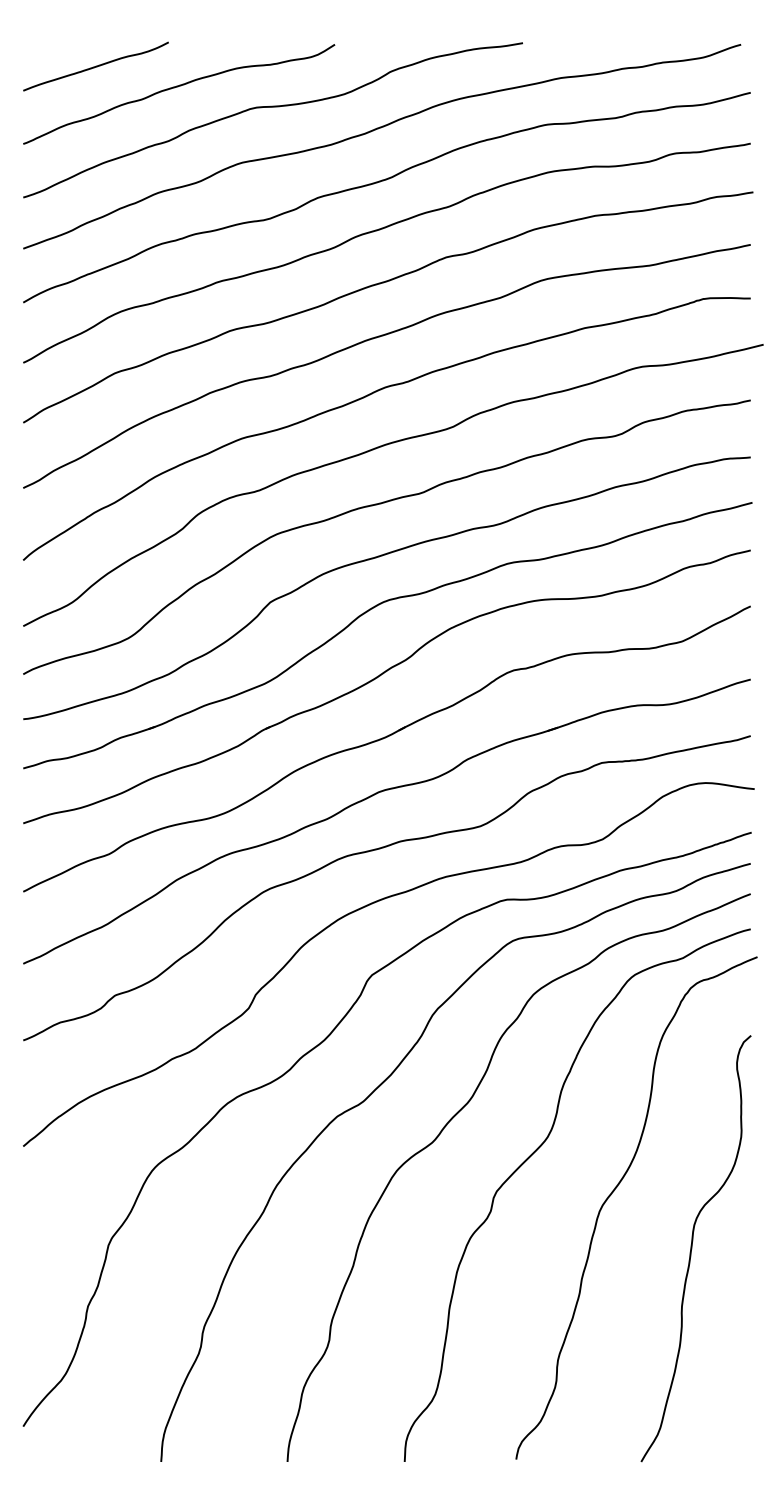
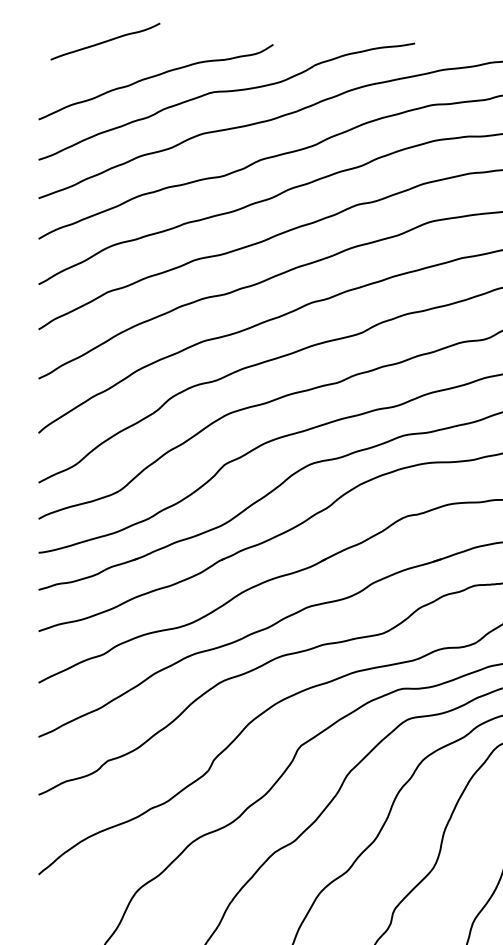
curve: (95, 66) -> (105, 41), moved

